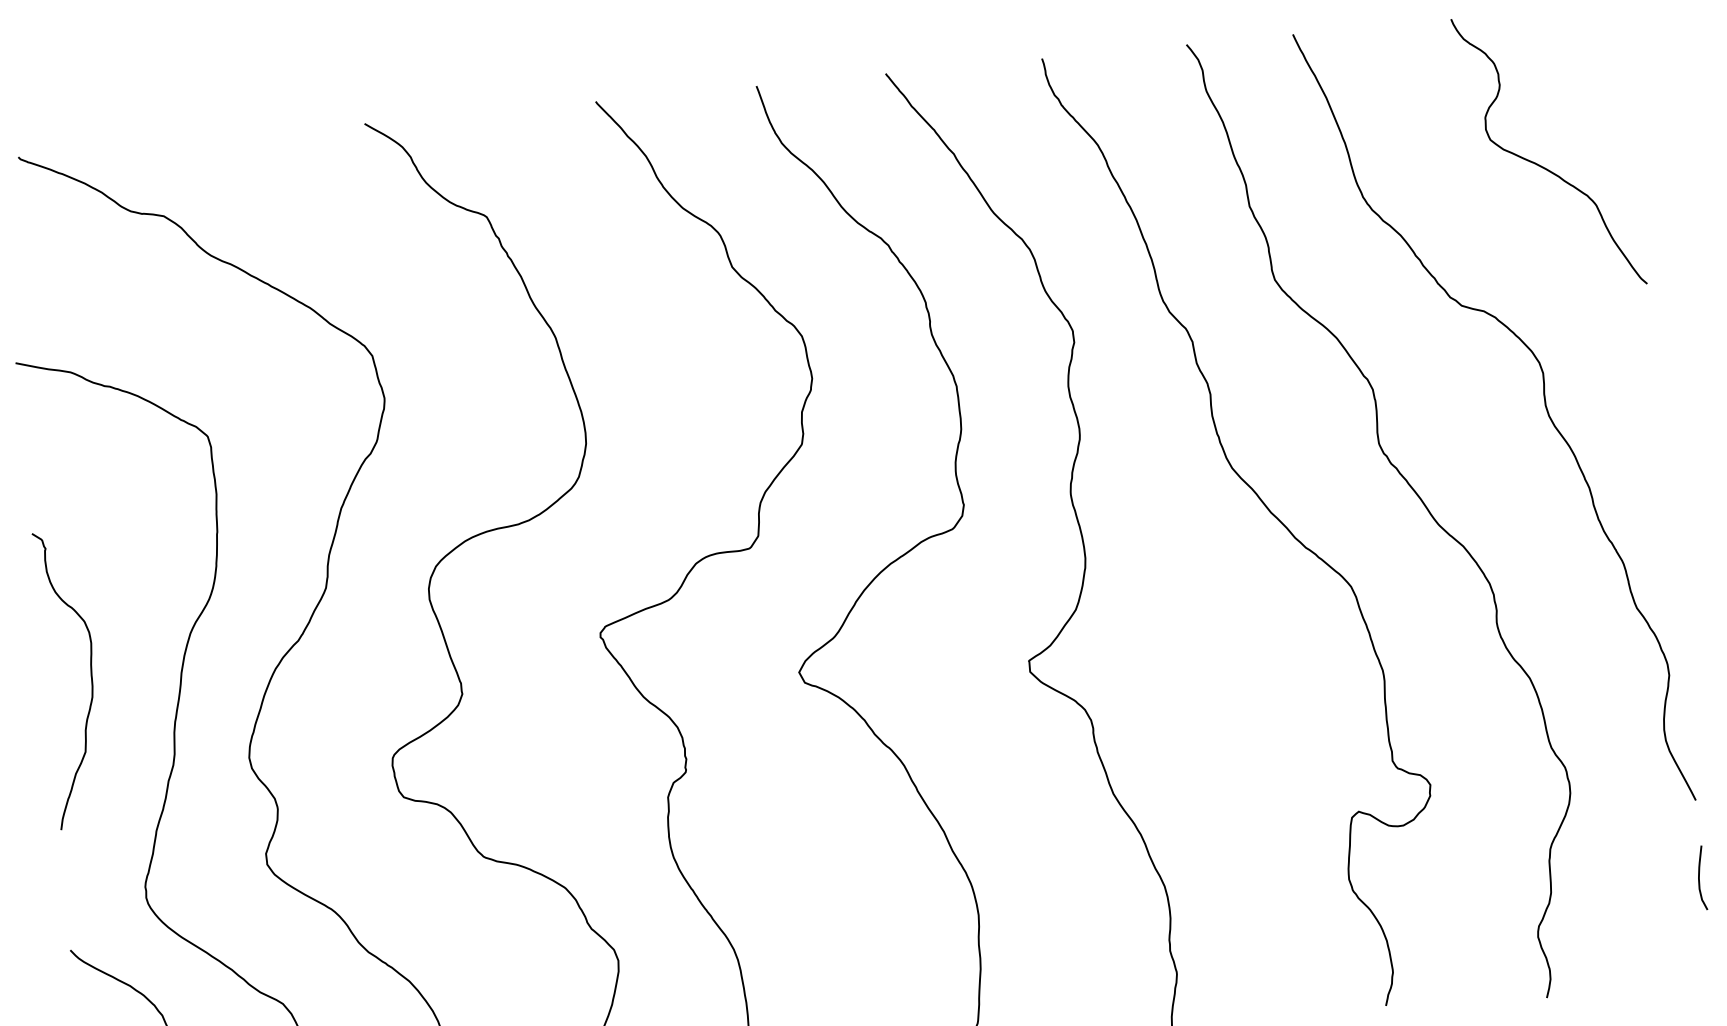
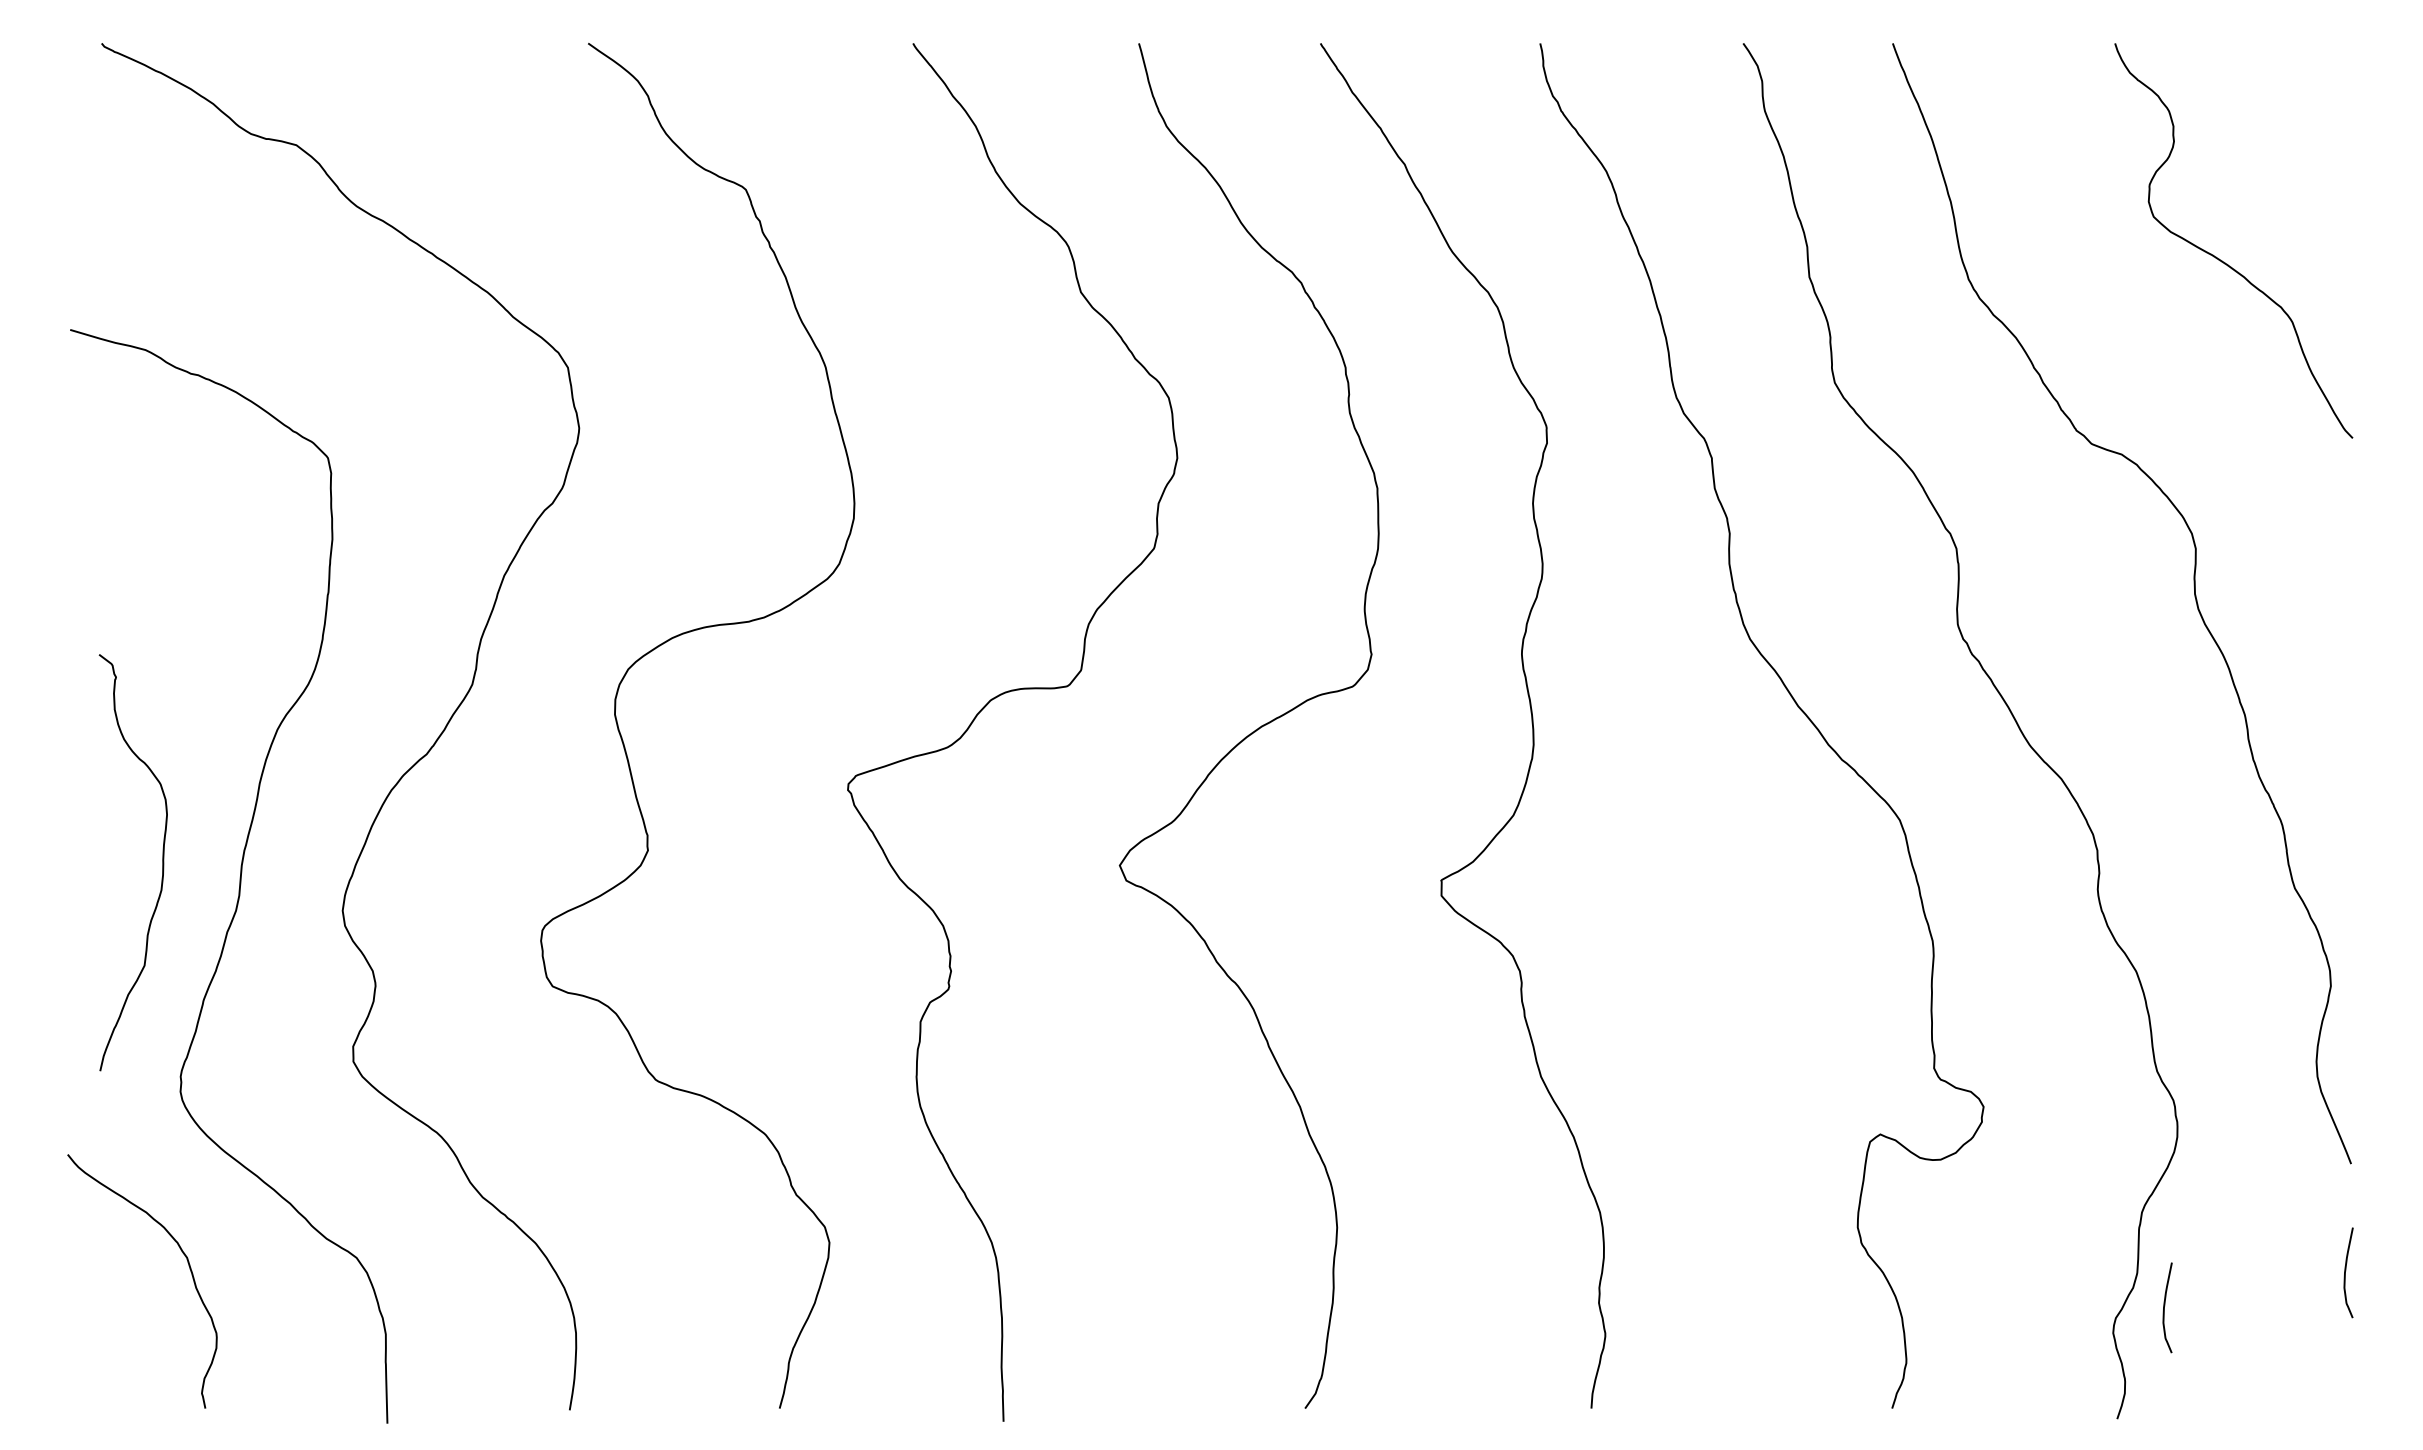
curve: (91, 677) -> (162, 862), moved
curve: (1573, 913) -> (2165, 1305), added

